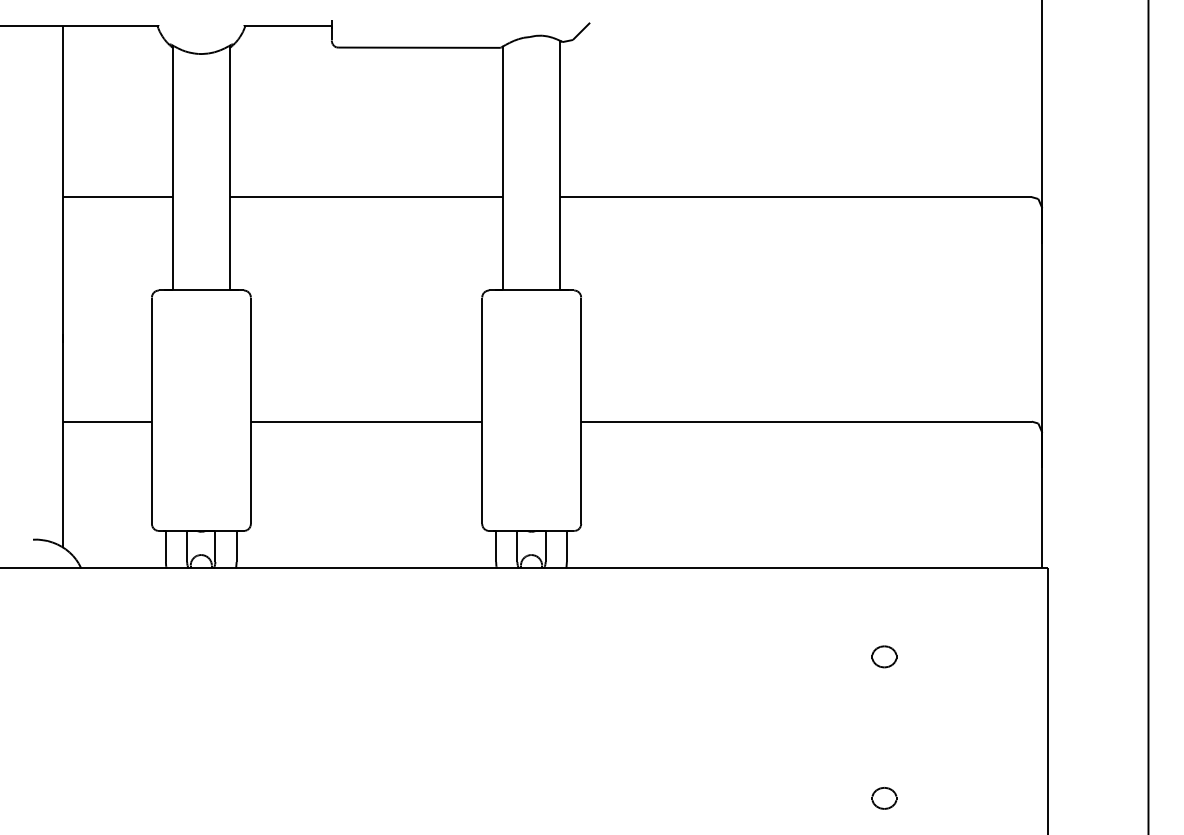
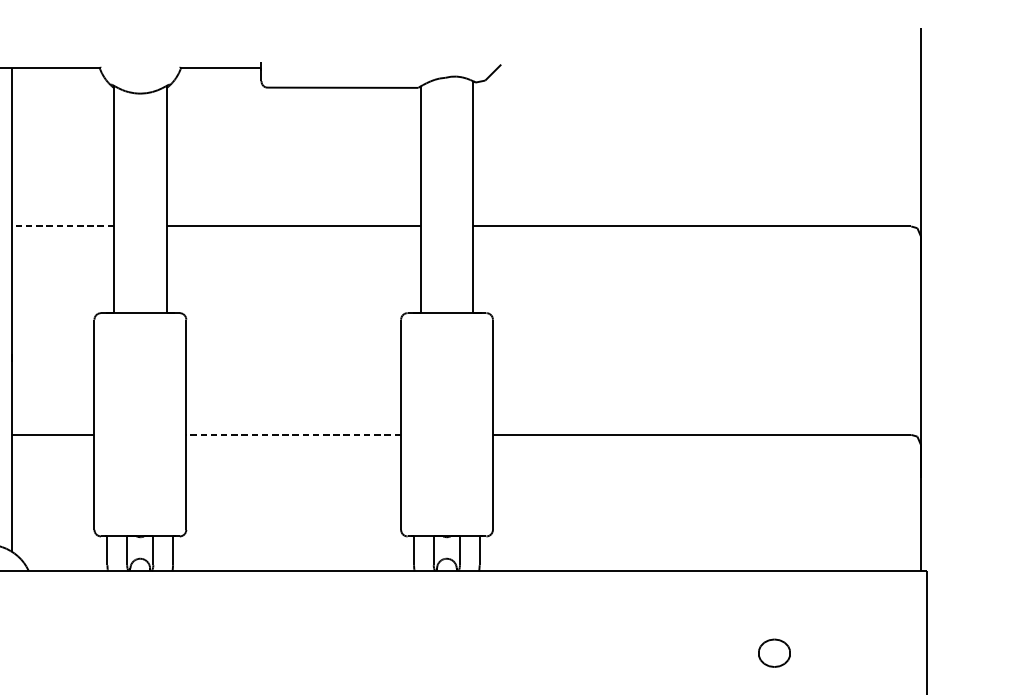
line: (118, 197) -> (63, 226), solid -> dashed
line: (366, 421) -> (293, 434), solid -> dashed
part: (884, 656) -> (774, 652), size x1.4

